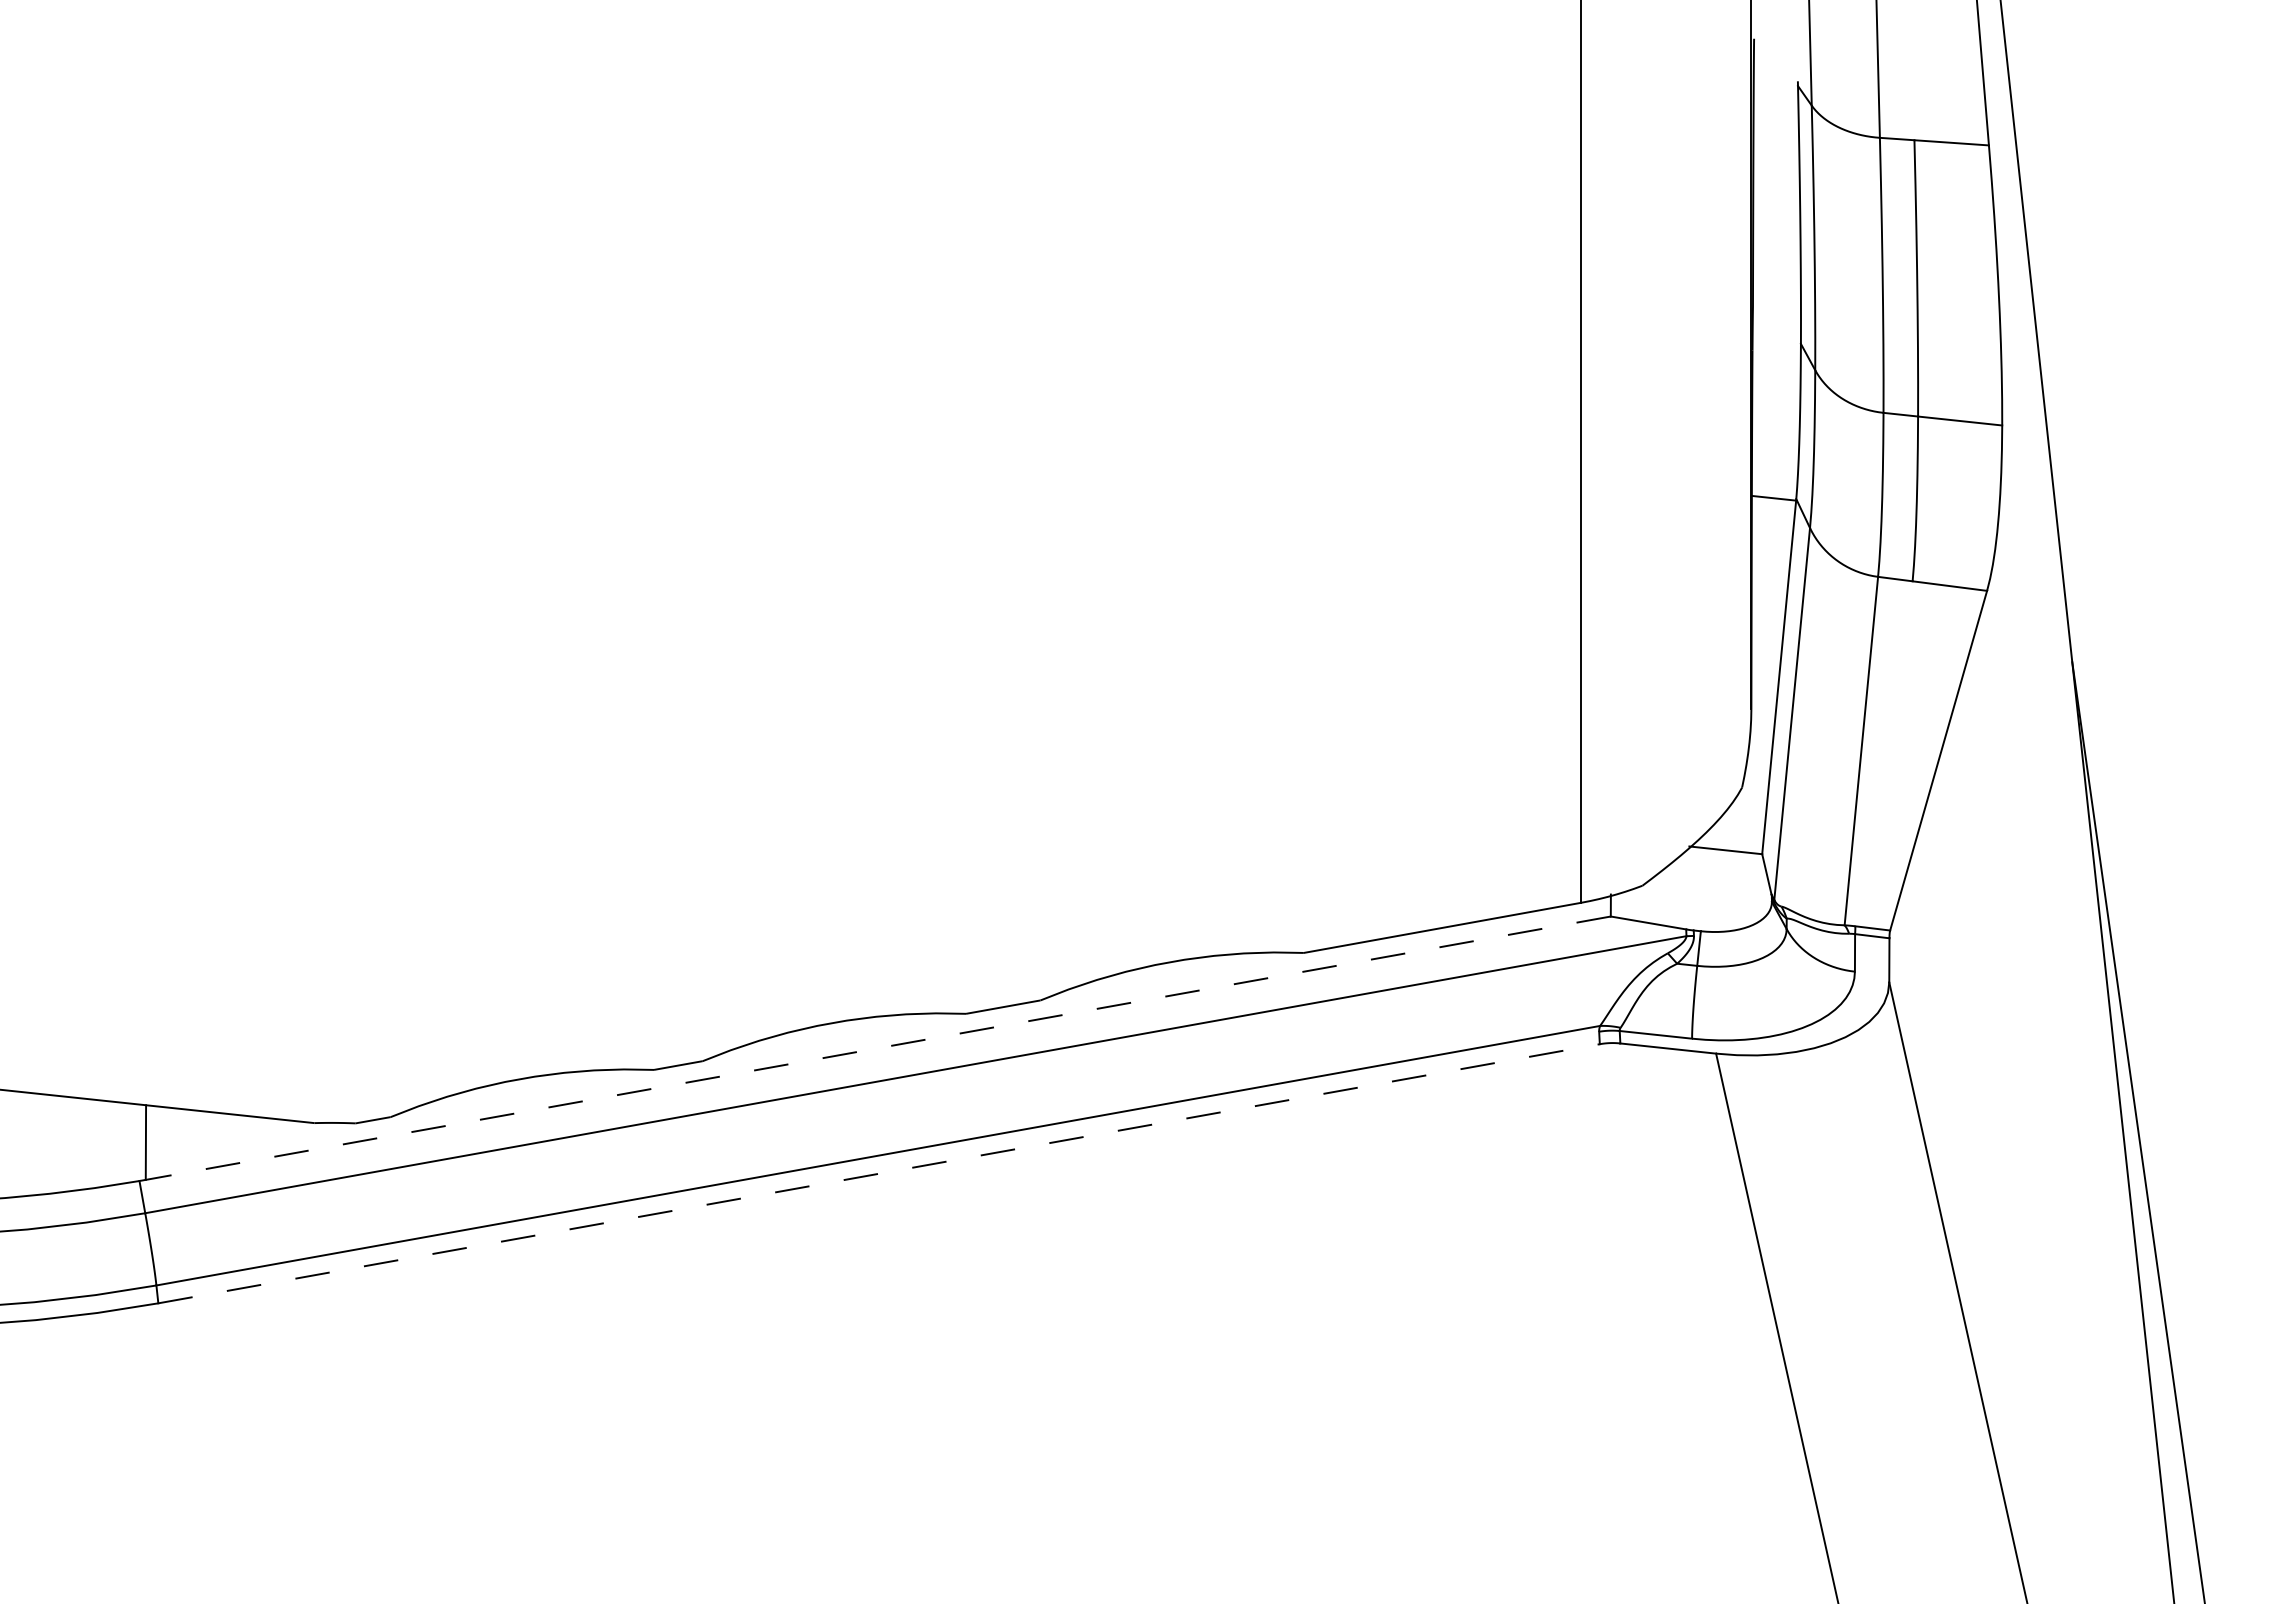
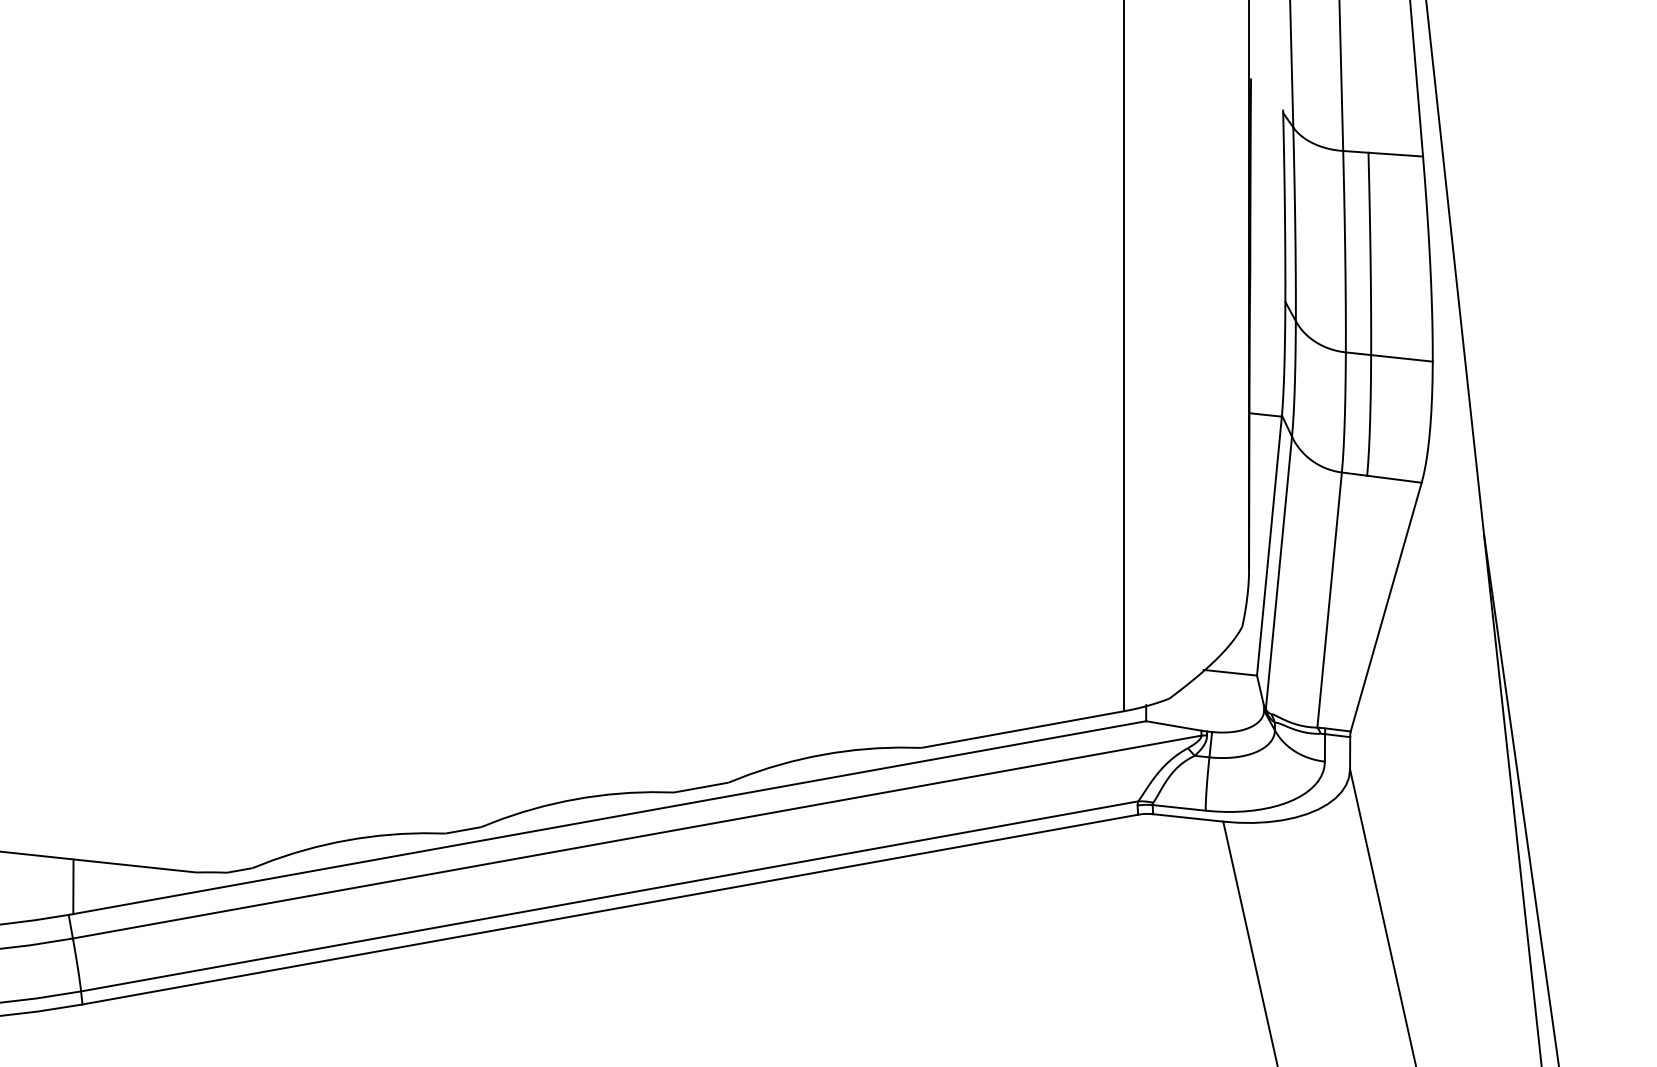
line: (877, 1048) -> (609, 817), dashed -> solid
line: (879, 1173) -> (610, 909), dashed -> solid

